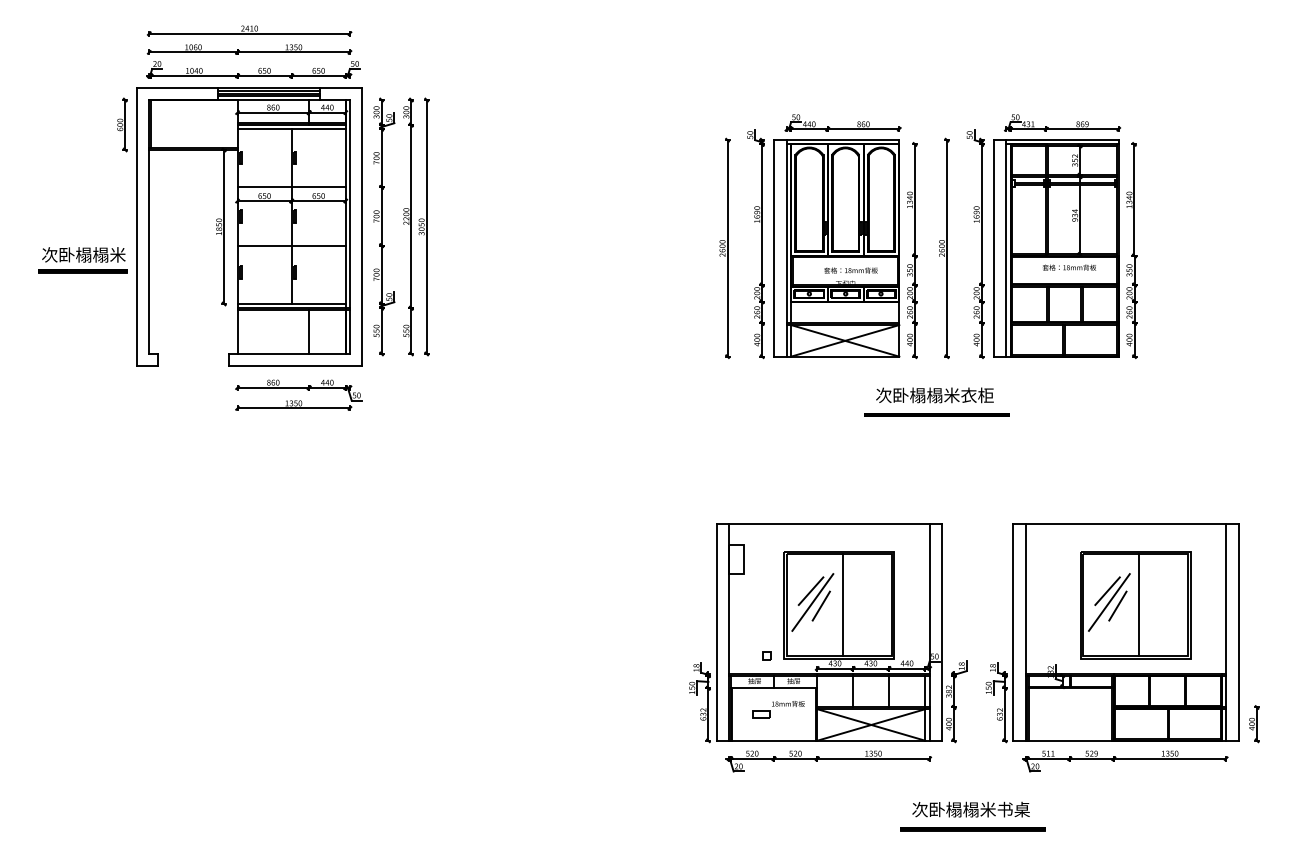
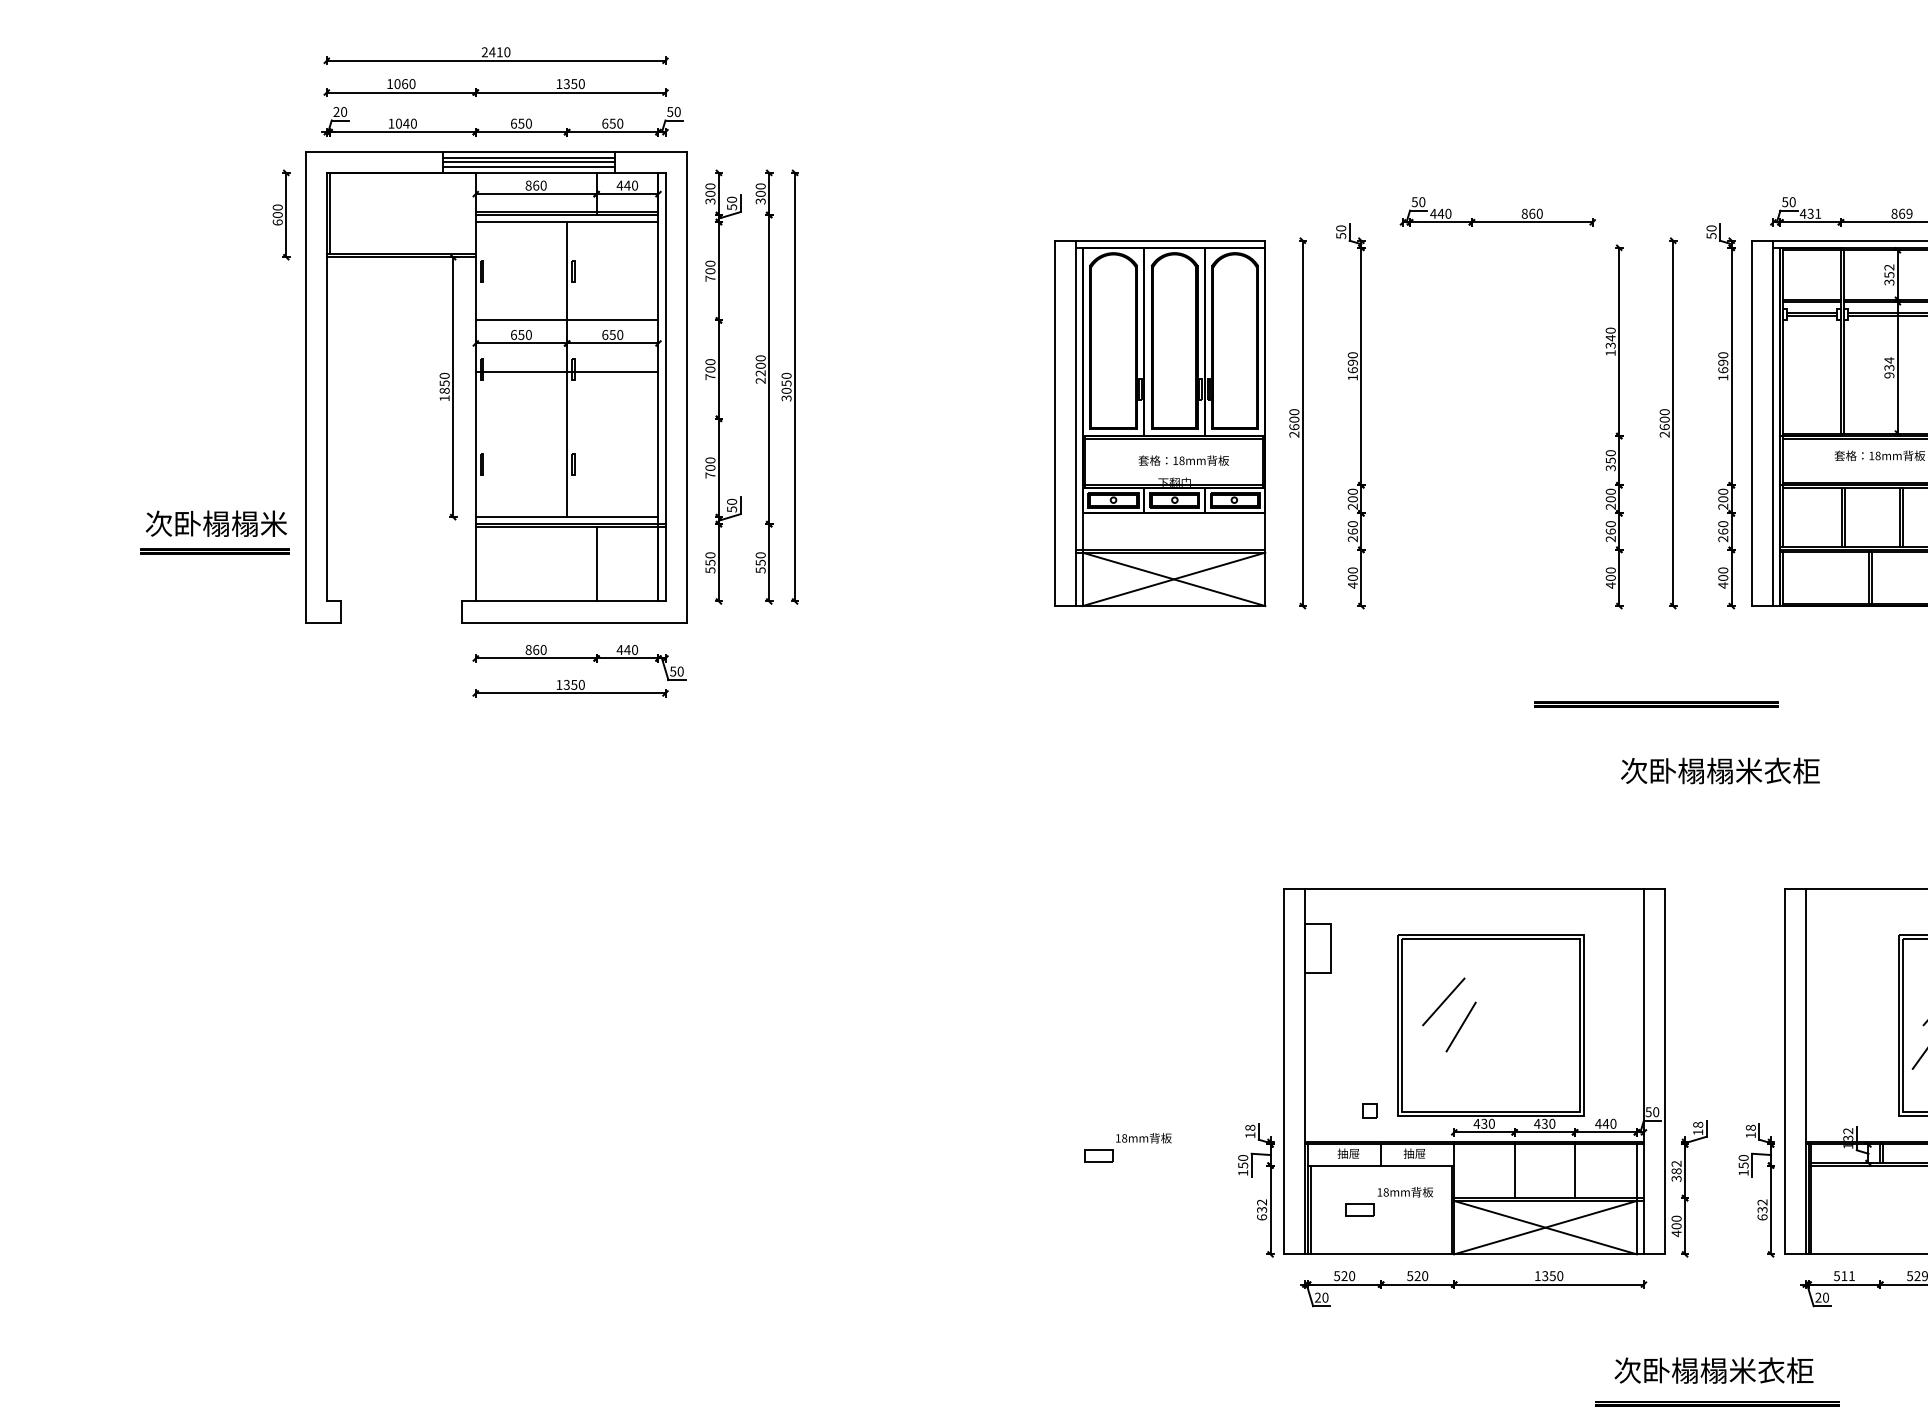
line: (291, 245) -> (566, 371), moved
part: (836, 248) -> (1159, 423), moved
part: (82, 260) -> (214, 533), moved
text: (934, 395) -> (1719, 771), moved
line: (812, 602) -> (1446, 1020), removed
line: (842, 605) -> (1496, 1026), removed
part: (623, 677) -> (1127, 1147), added
text: (1013, 809) -> (1785, 1370), 次卧榻榻米书桌 -> 次卧榻榻米衣柜

